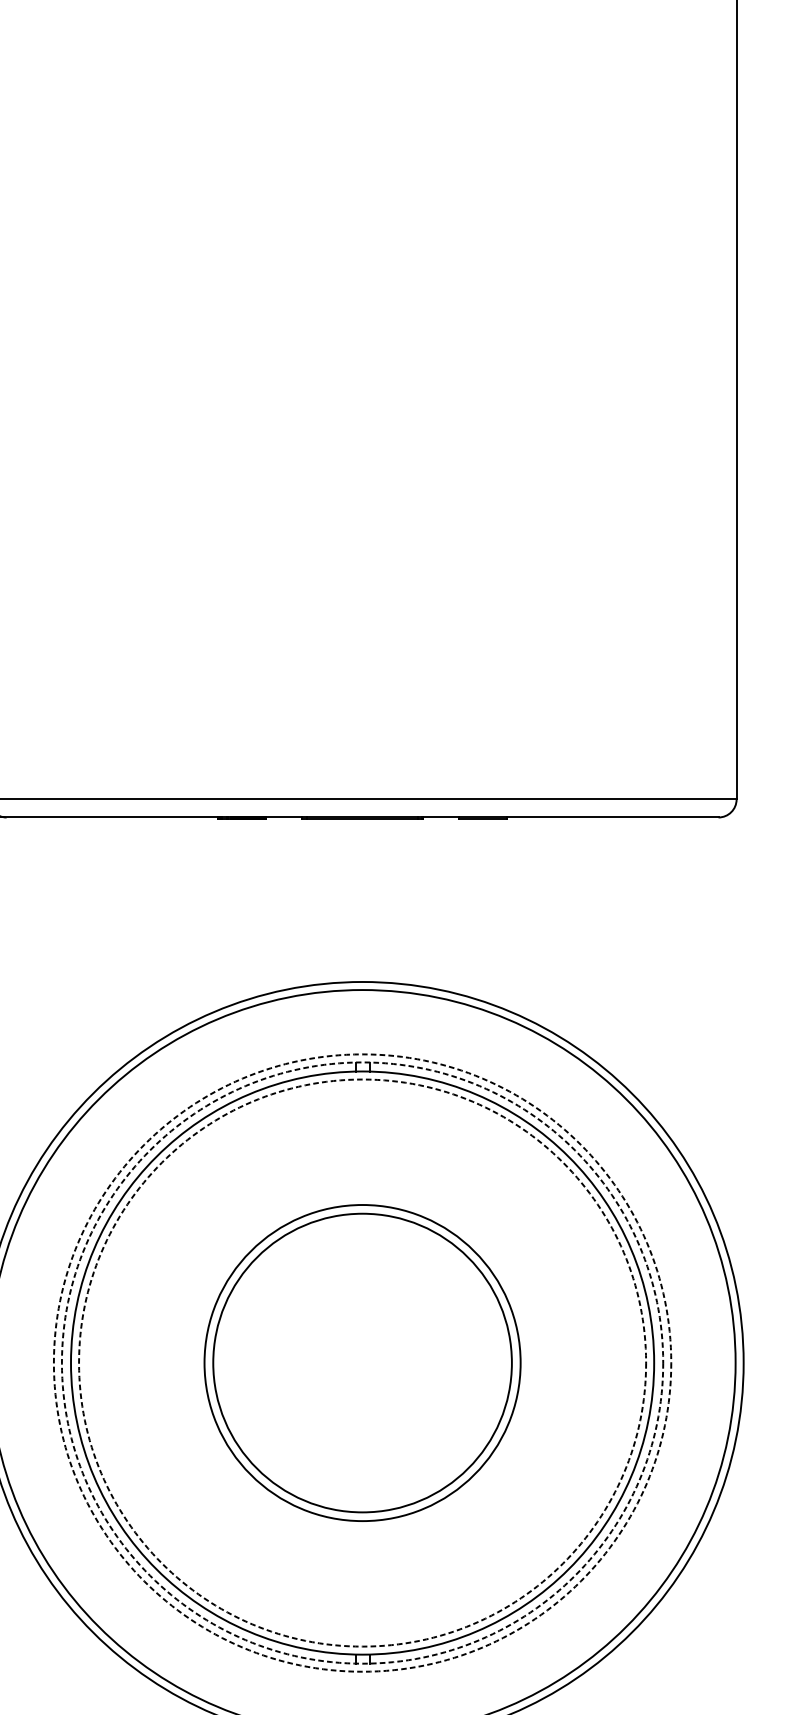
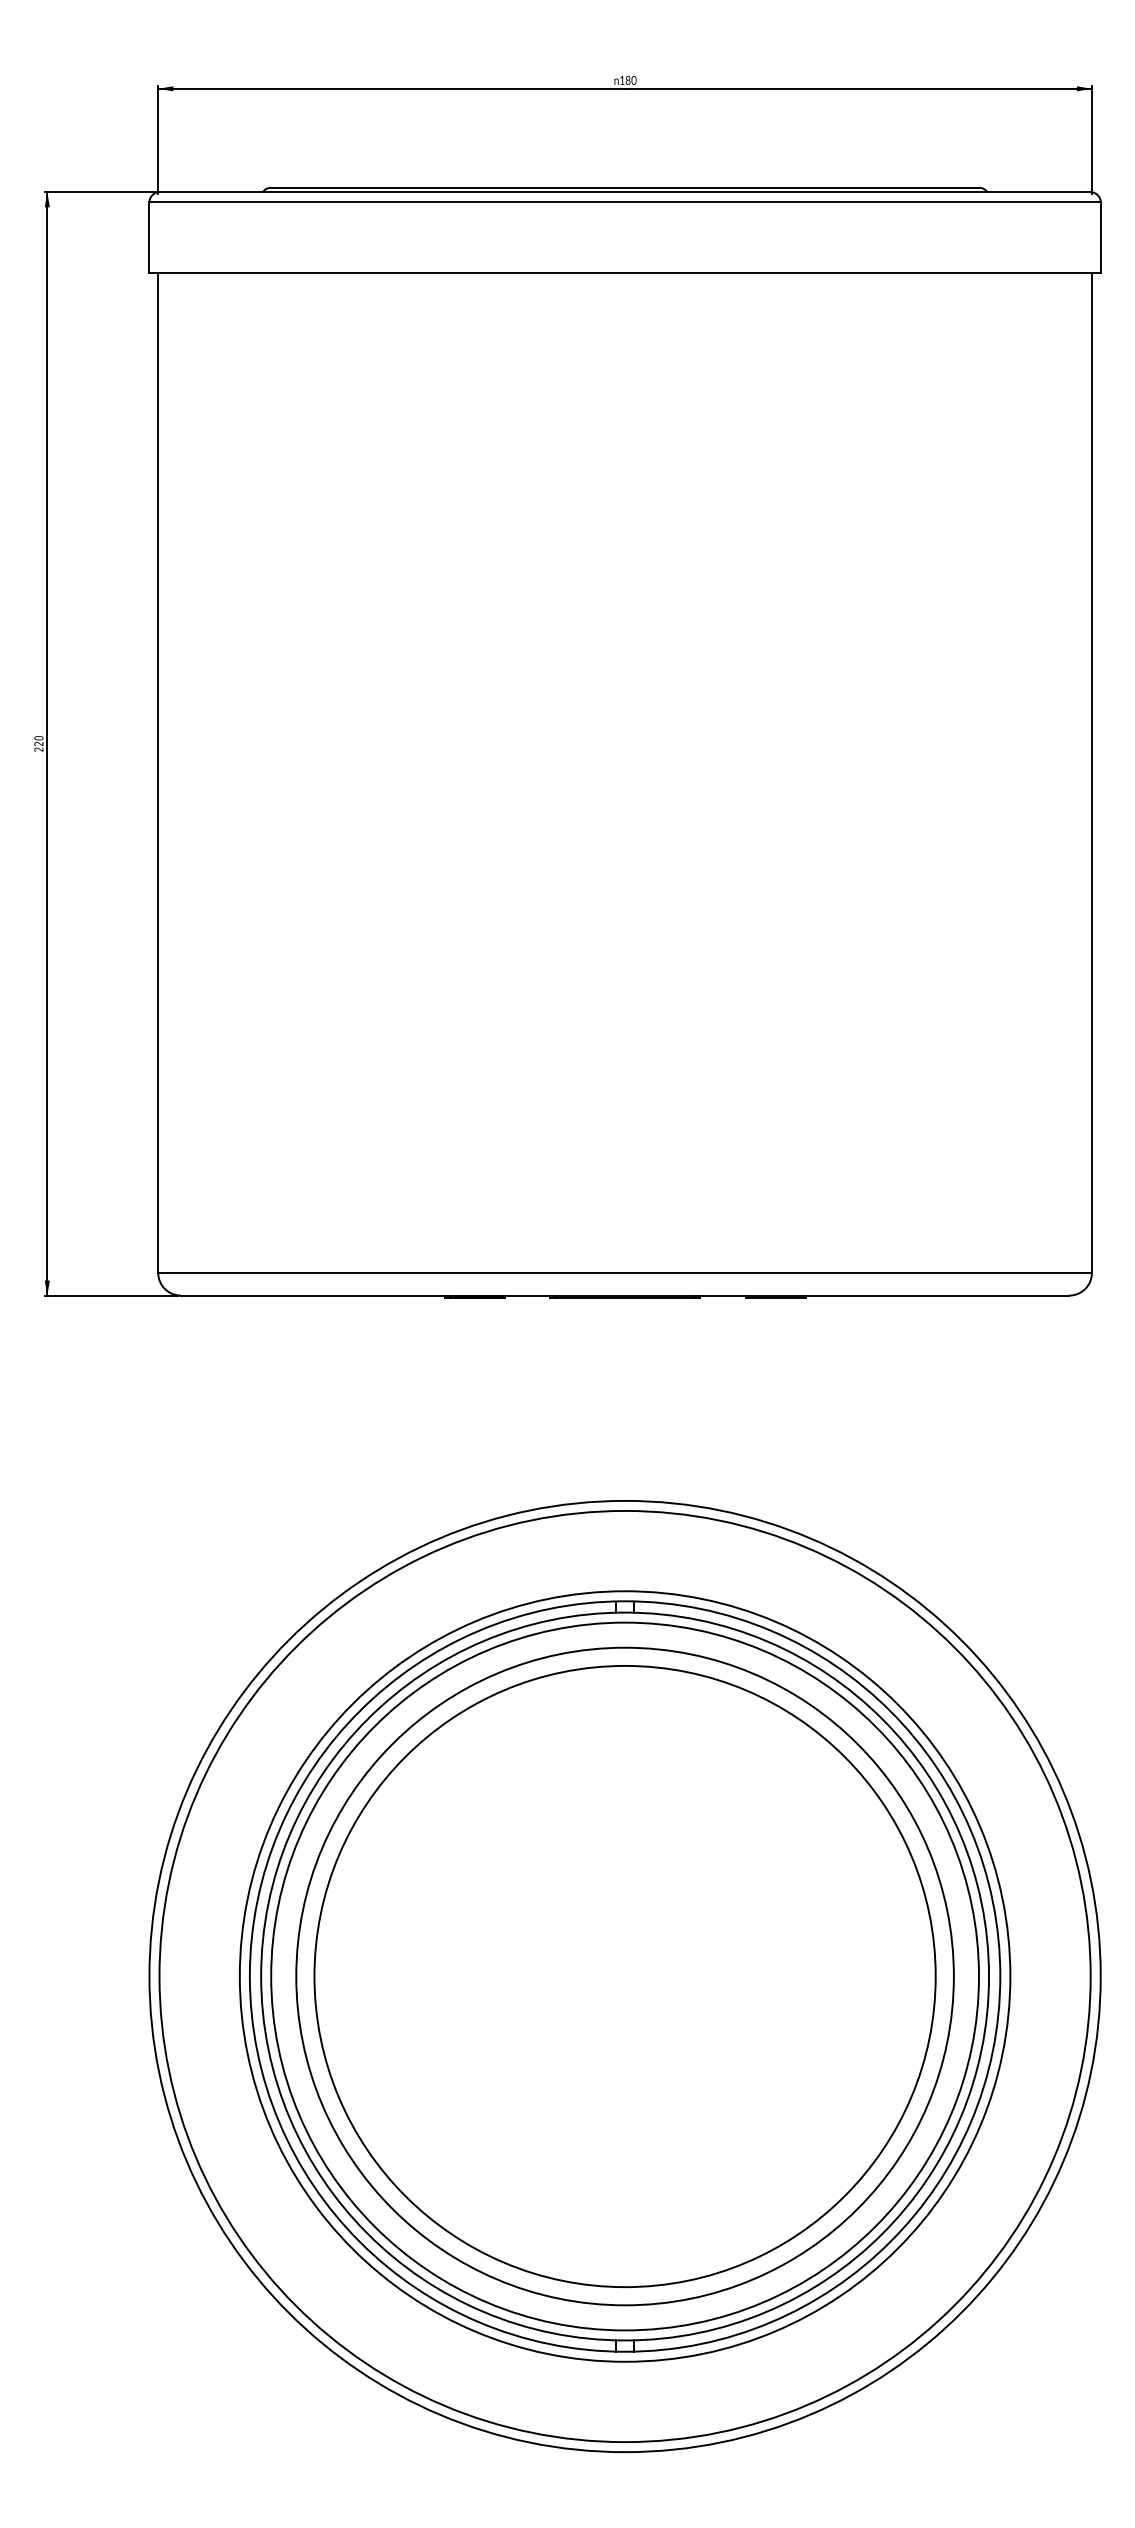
circle: (362, 1363) -> (624, 1976), dashed -> solid
circle: (362, 1363) -> (624, 1976), dashed -> solid
circle: (362, 1363) -> (624, 1976), dashed -> solid
circle: (362, 1363) -> (624, 1976), size x1.67
circle: (362, 1363) -> (624, 1976), size x1.67

